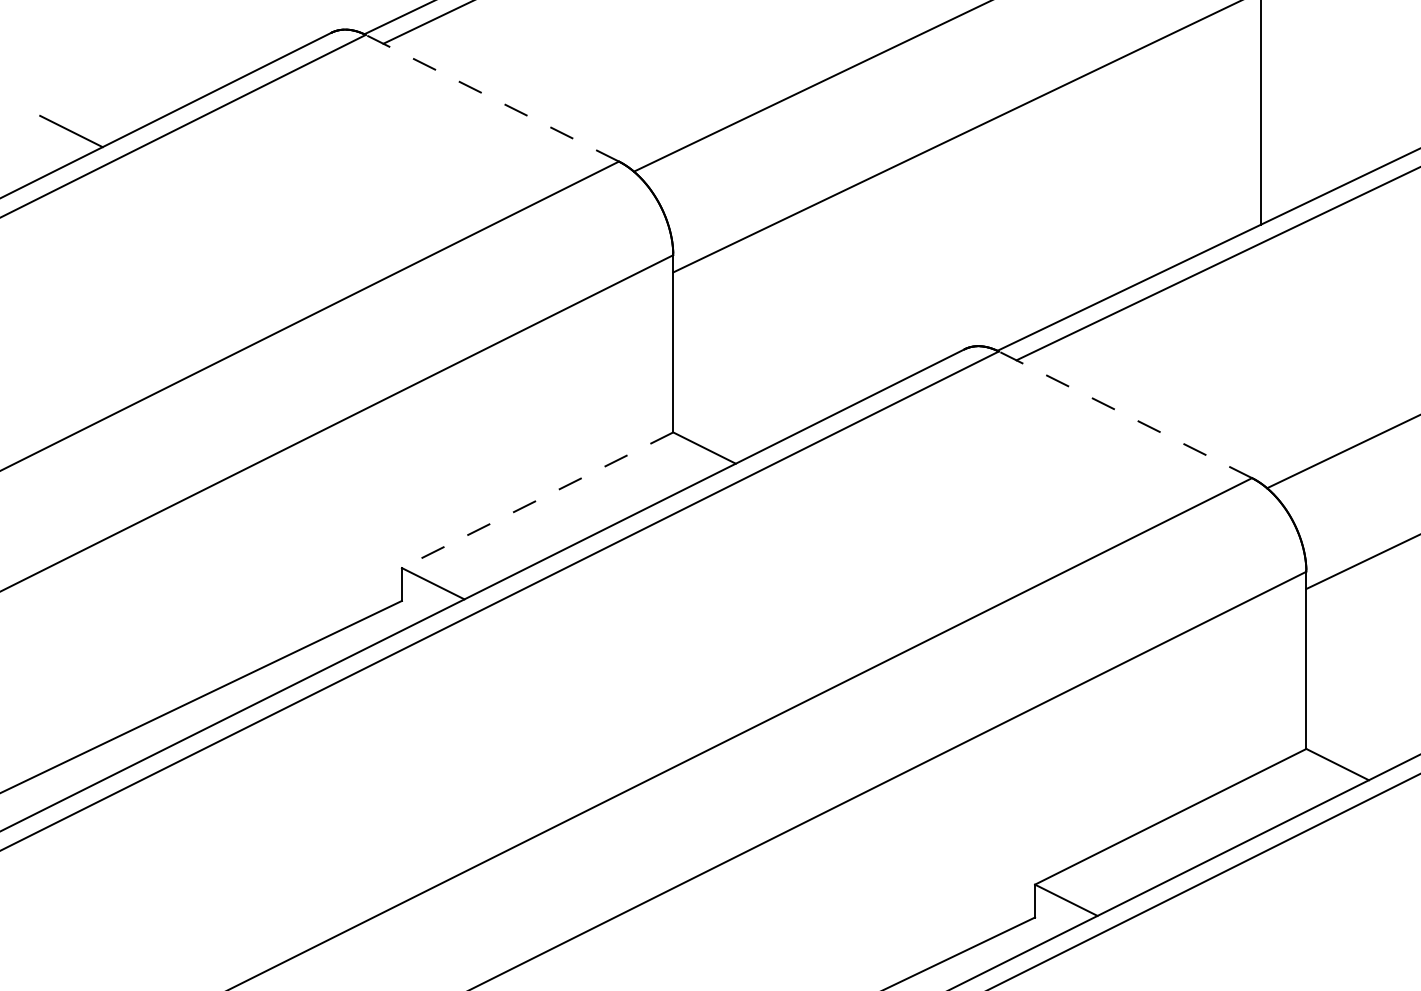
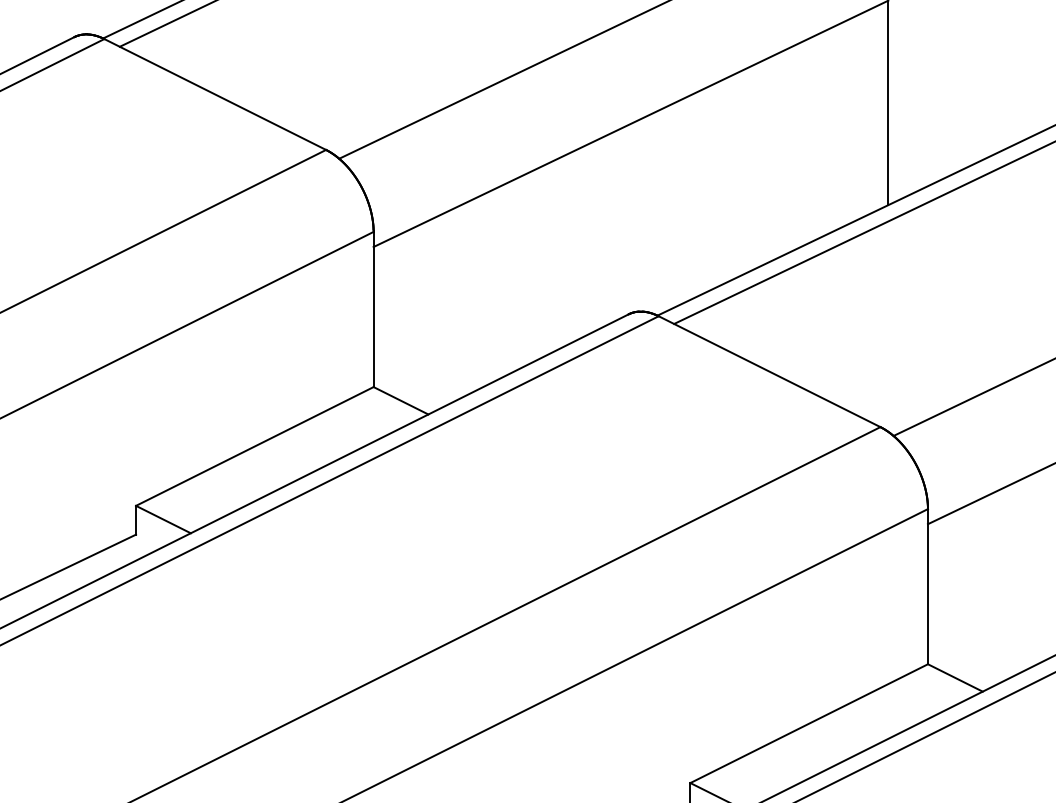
line: (492, 98) -> (215, 94), dashed -> solid
line: (1125, 414) -> (769, 371), dashed -> solid
line: (537, 500) -> (254, 446), dashed -> solid

